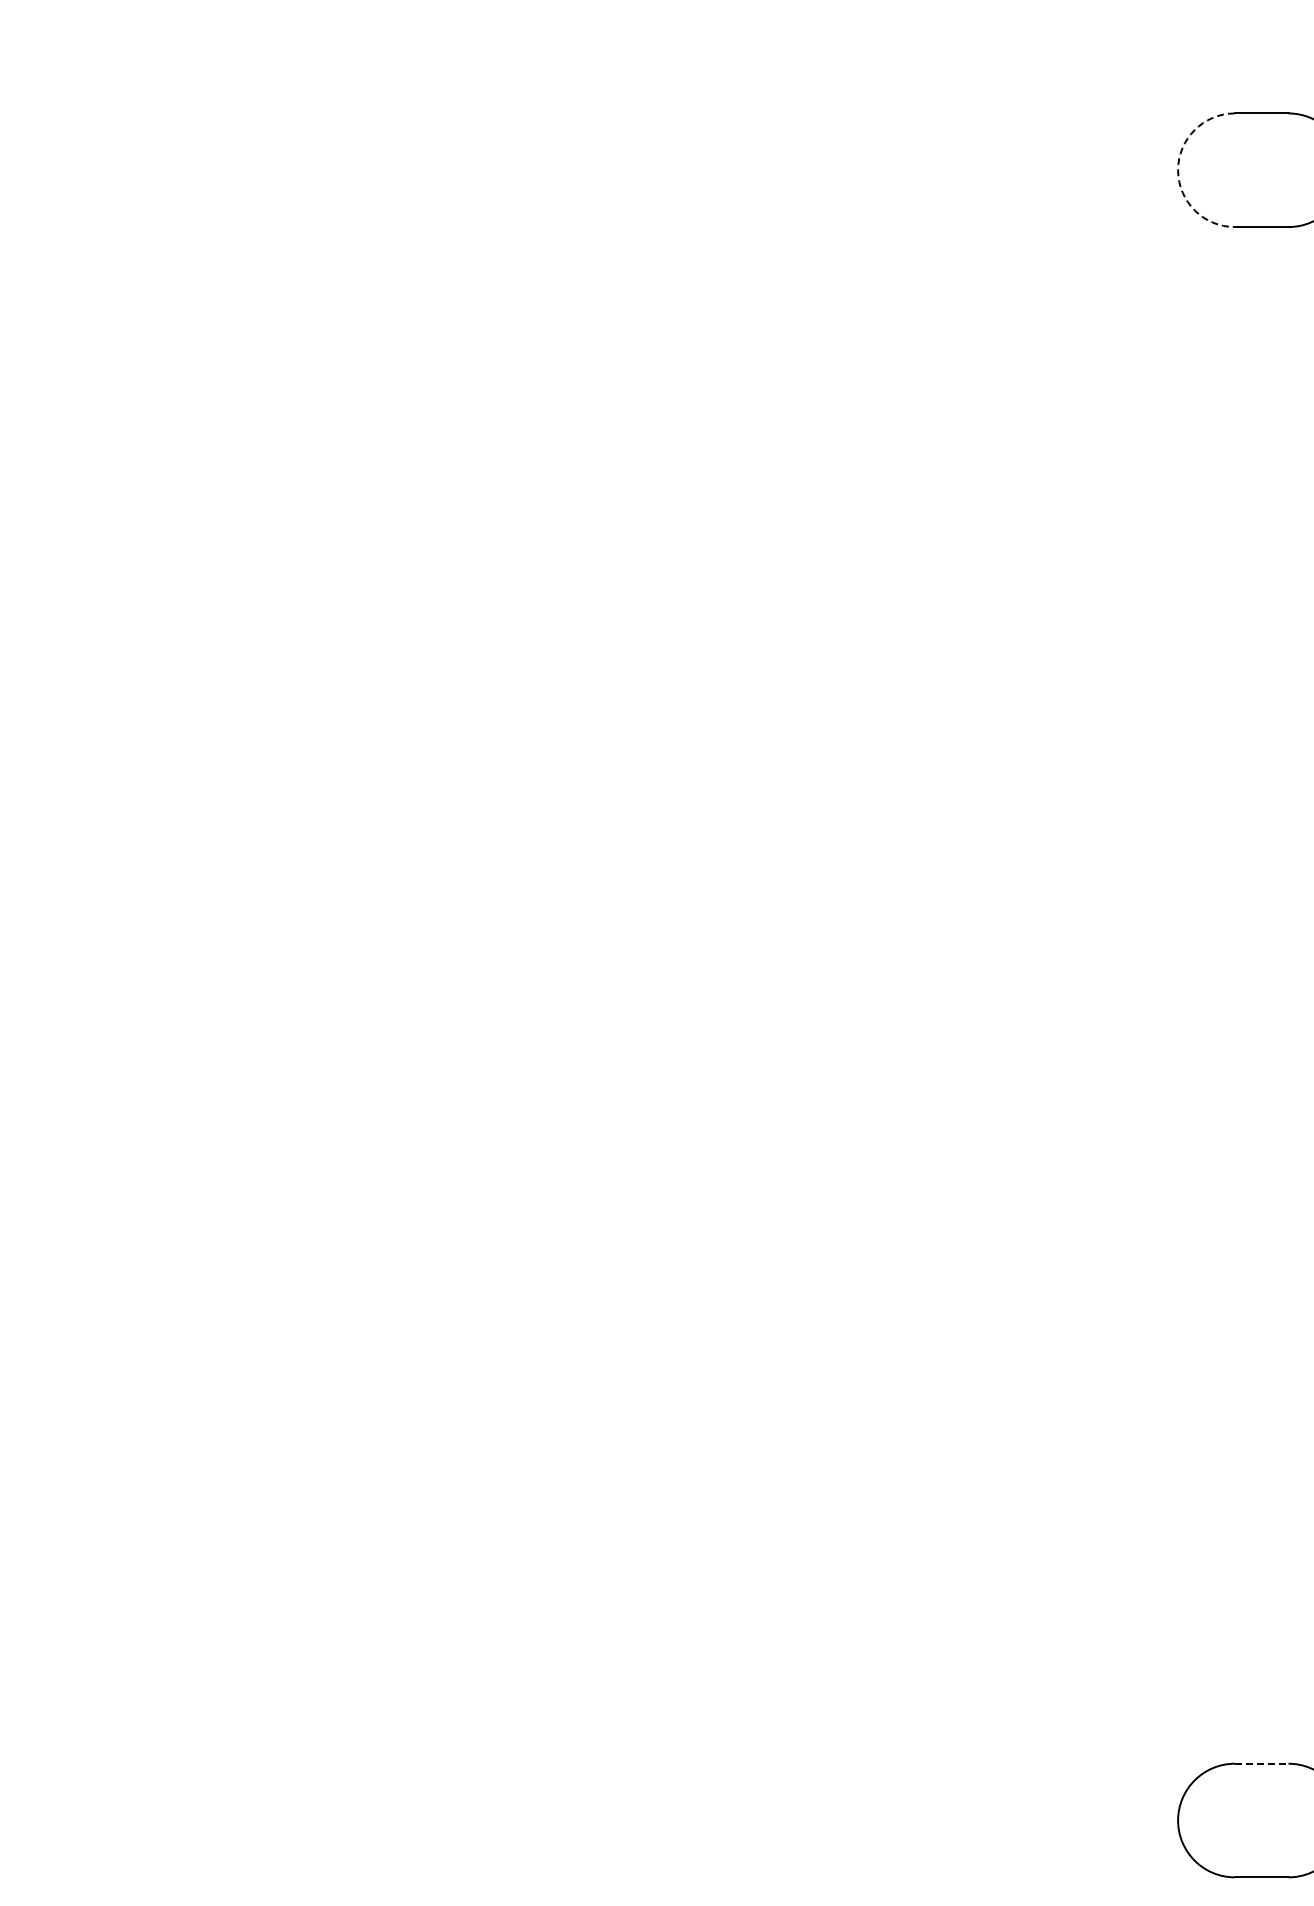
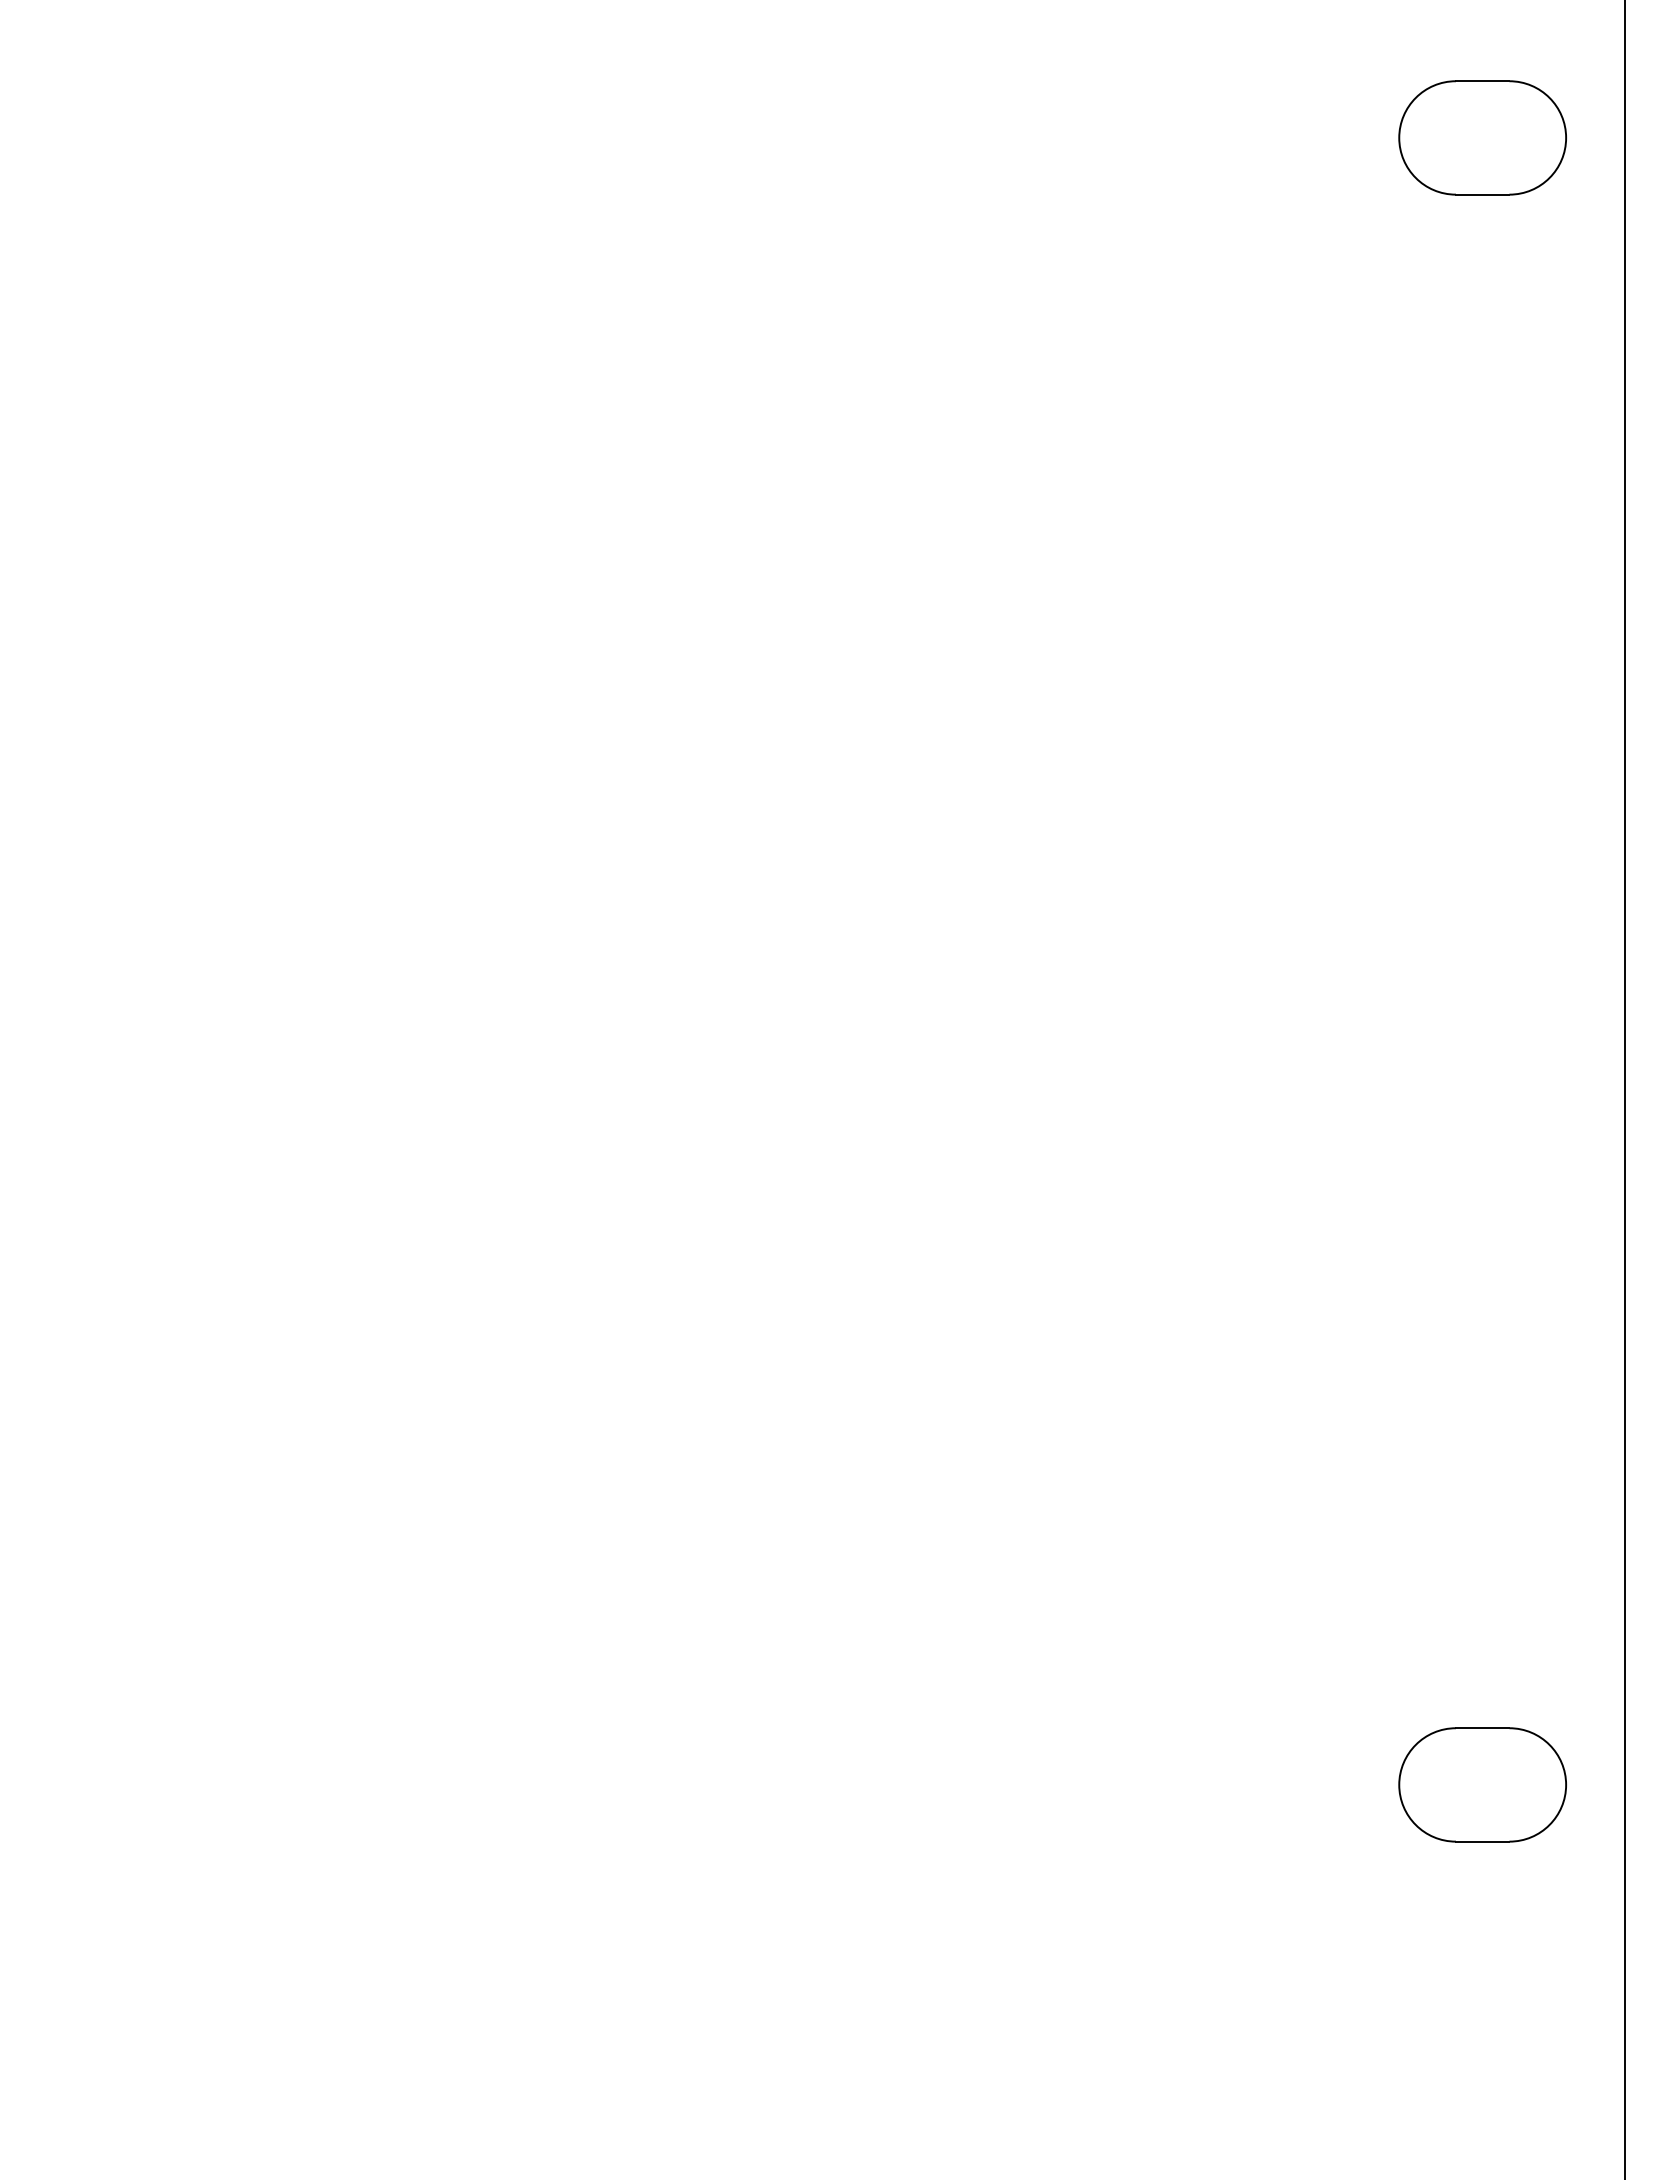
arc: (1178, 169) -> (1399, 137), dashed -> solid
line: (1261, 1763) -> (1482, 1728), dashed -> solid

